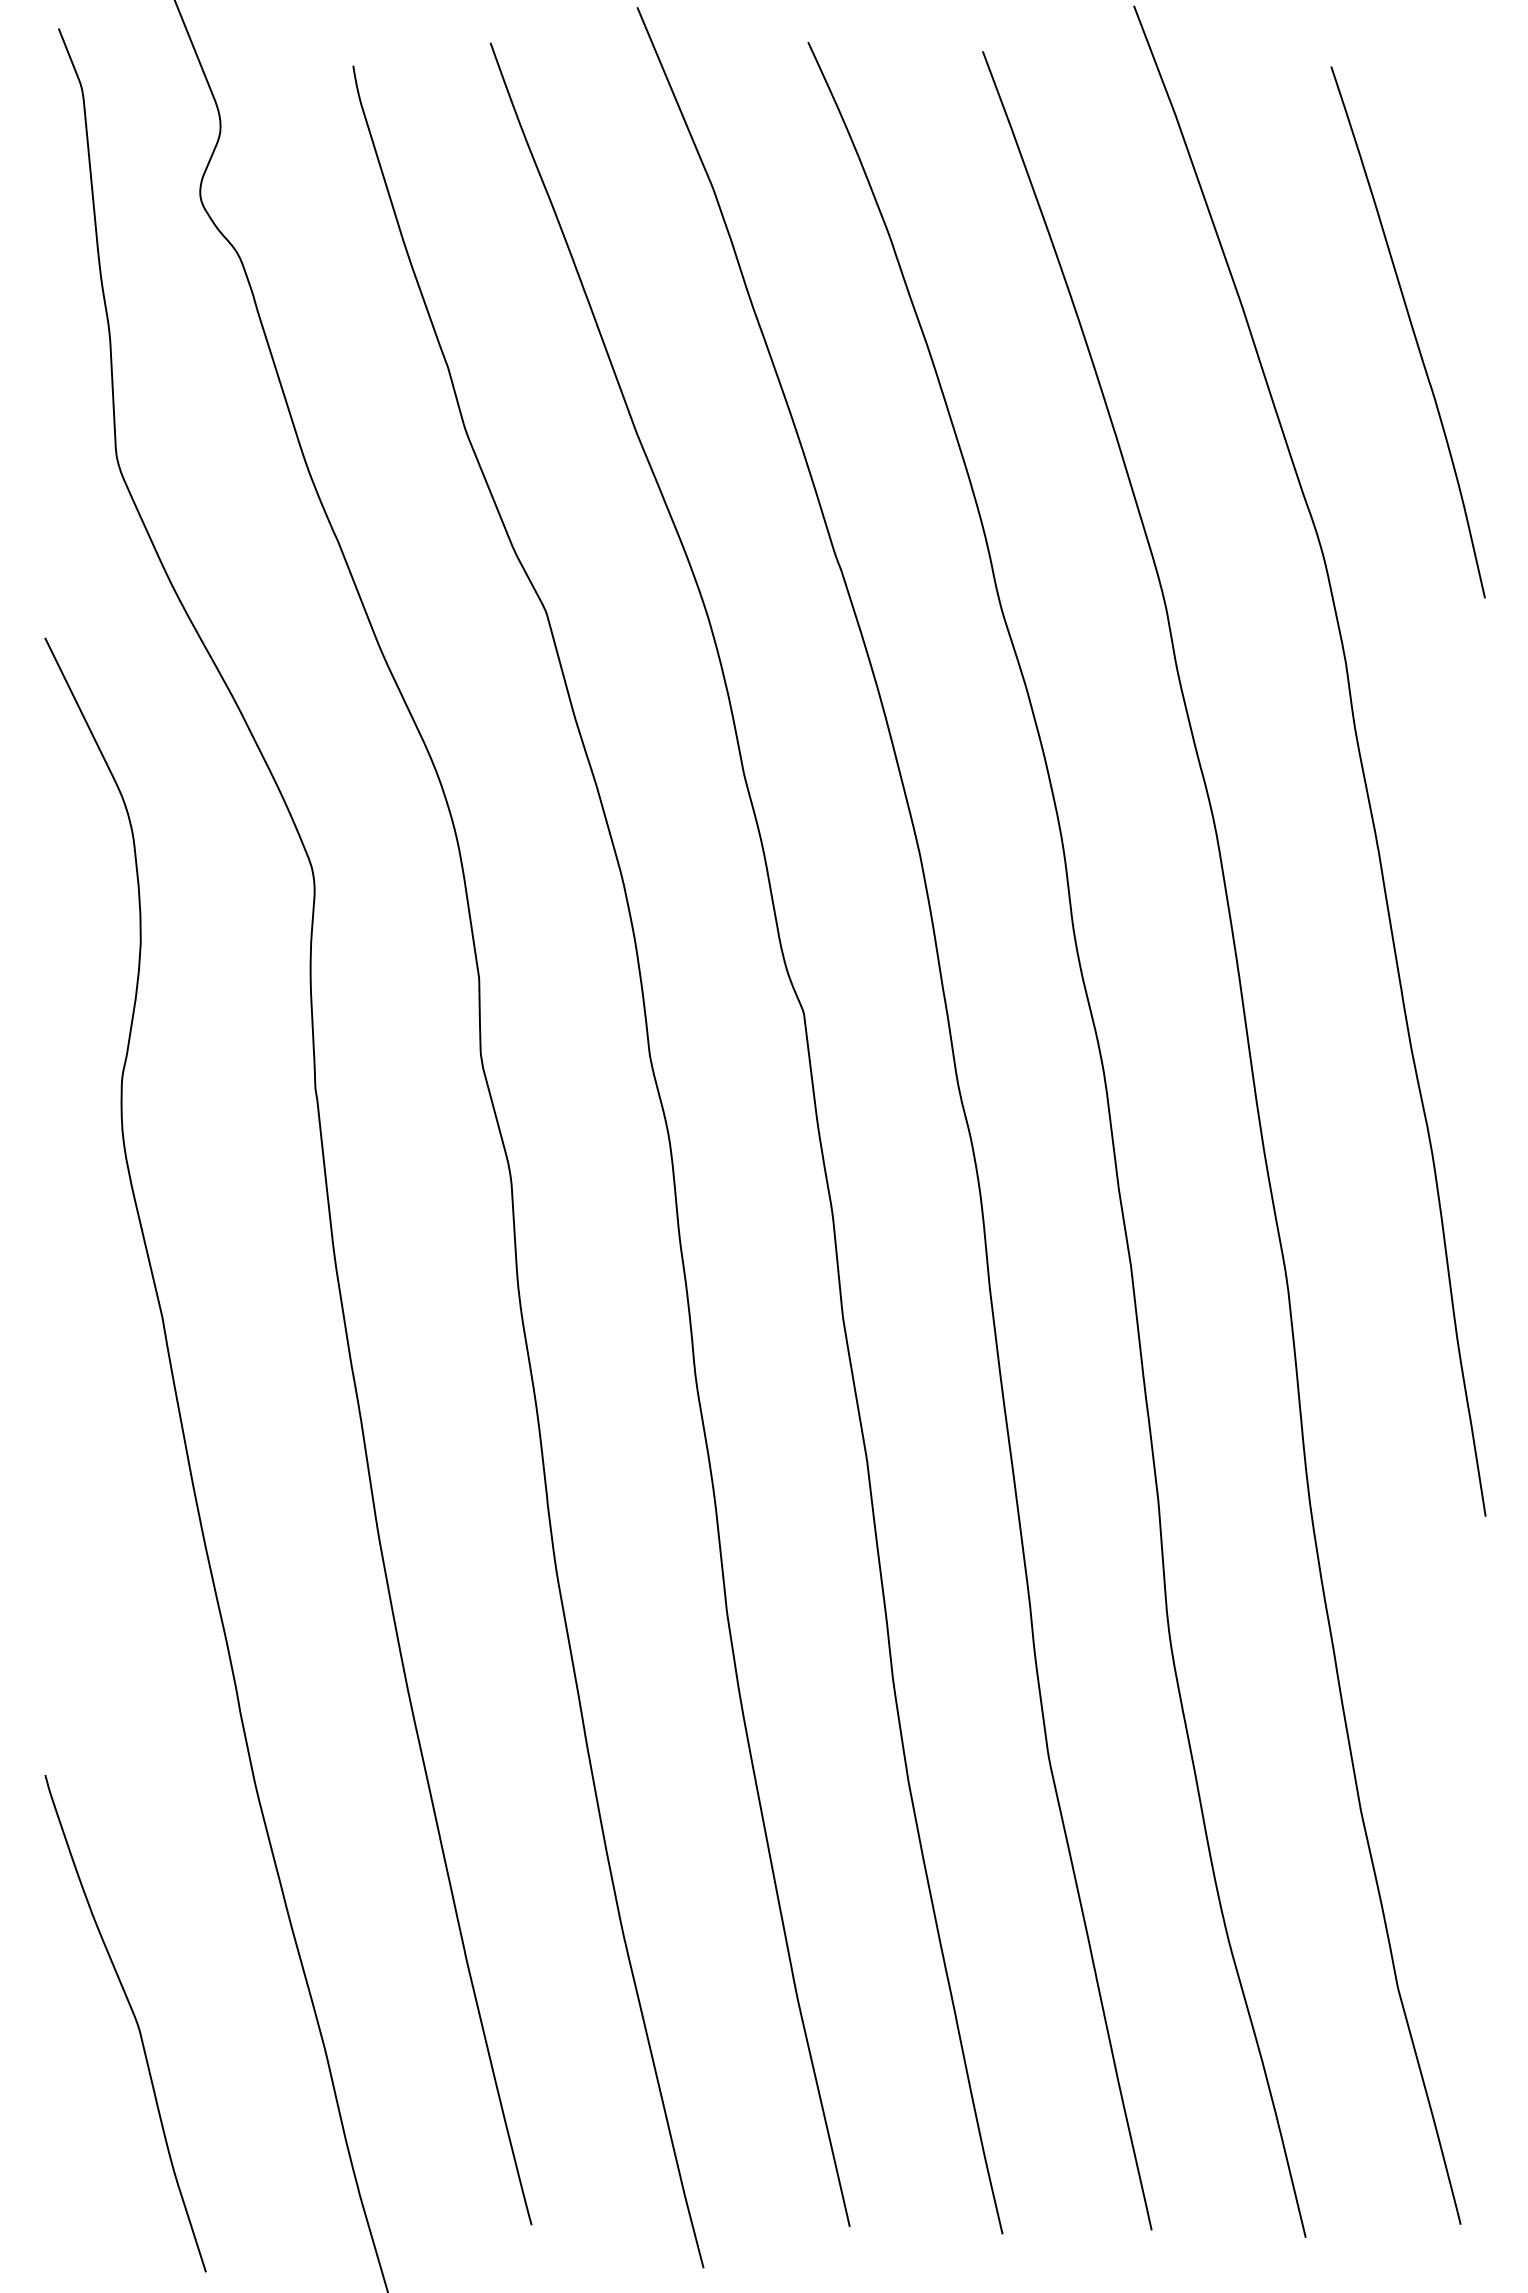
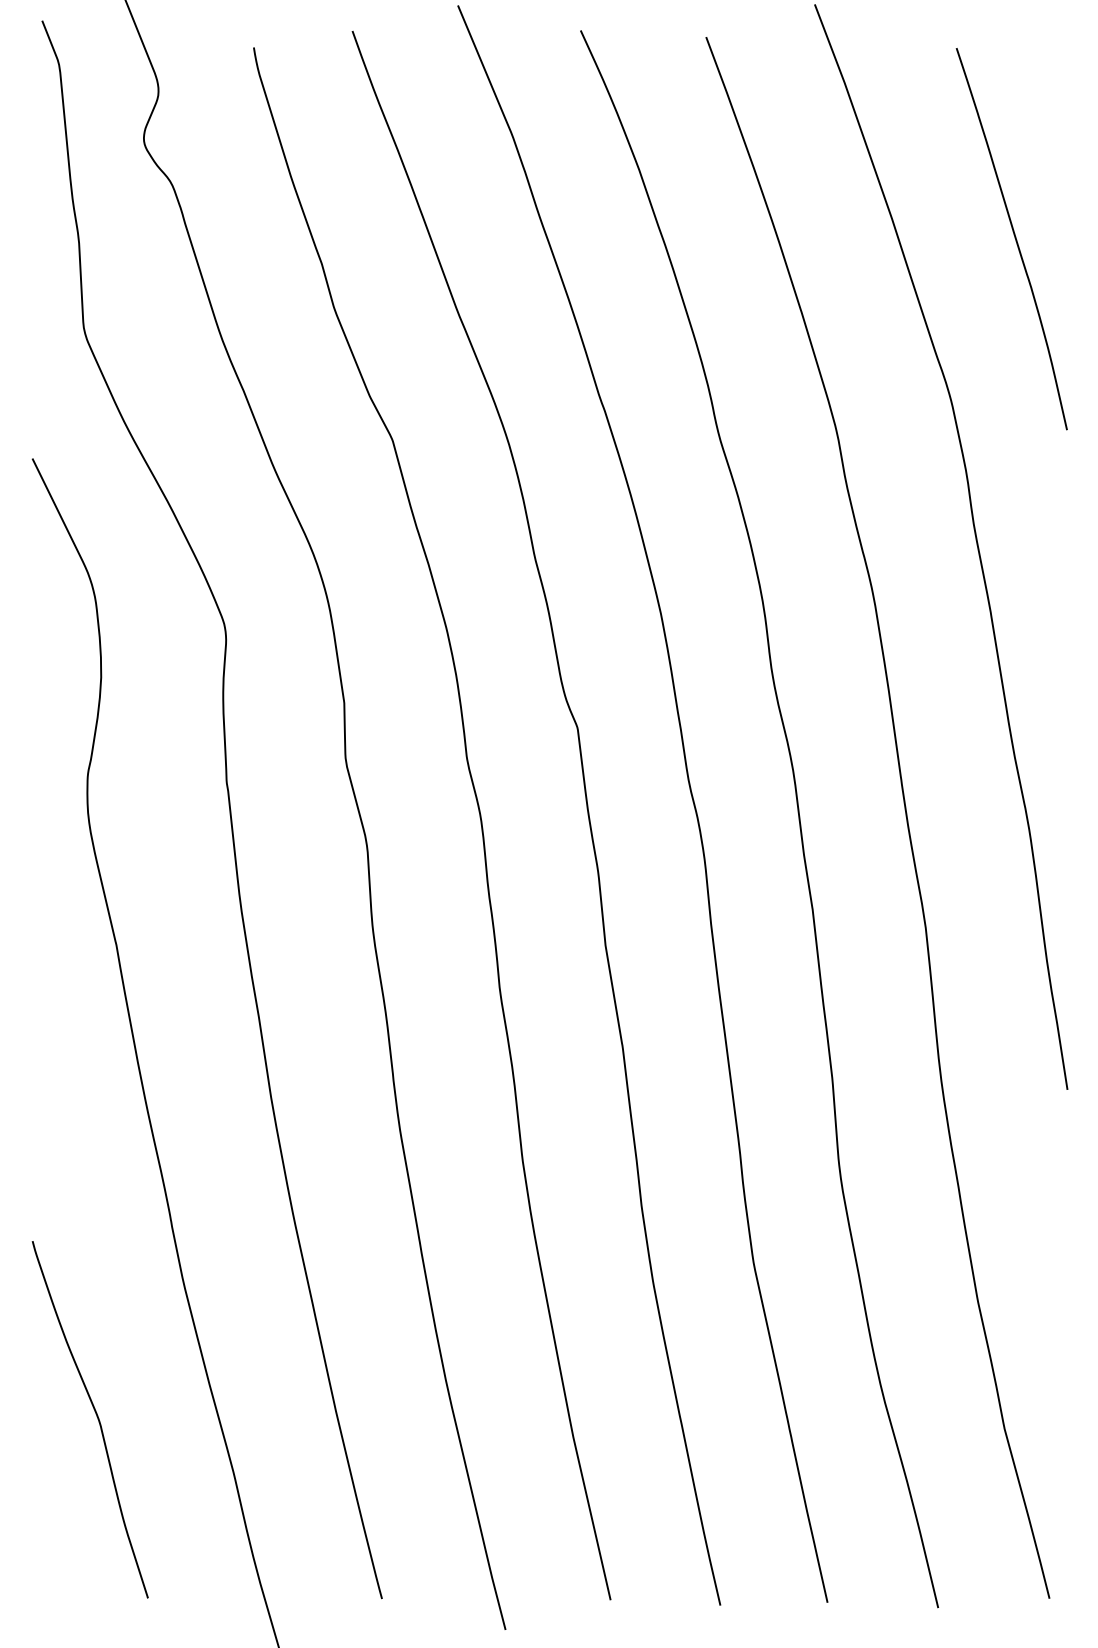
curve: (134, 2019) -> (96, 1416), moved

